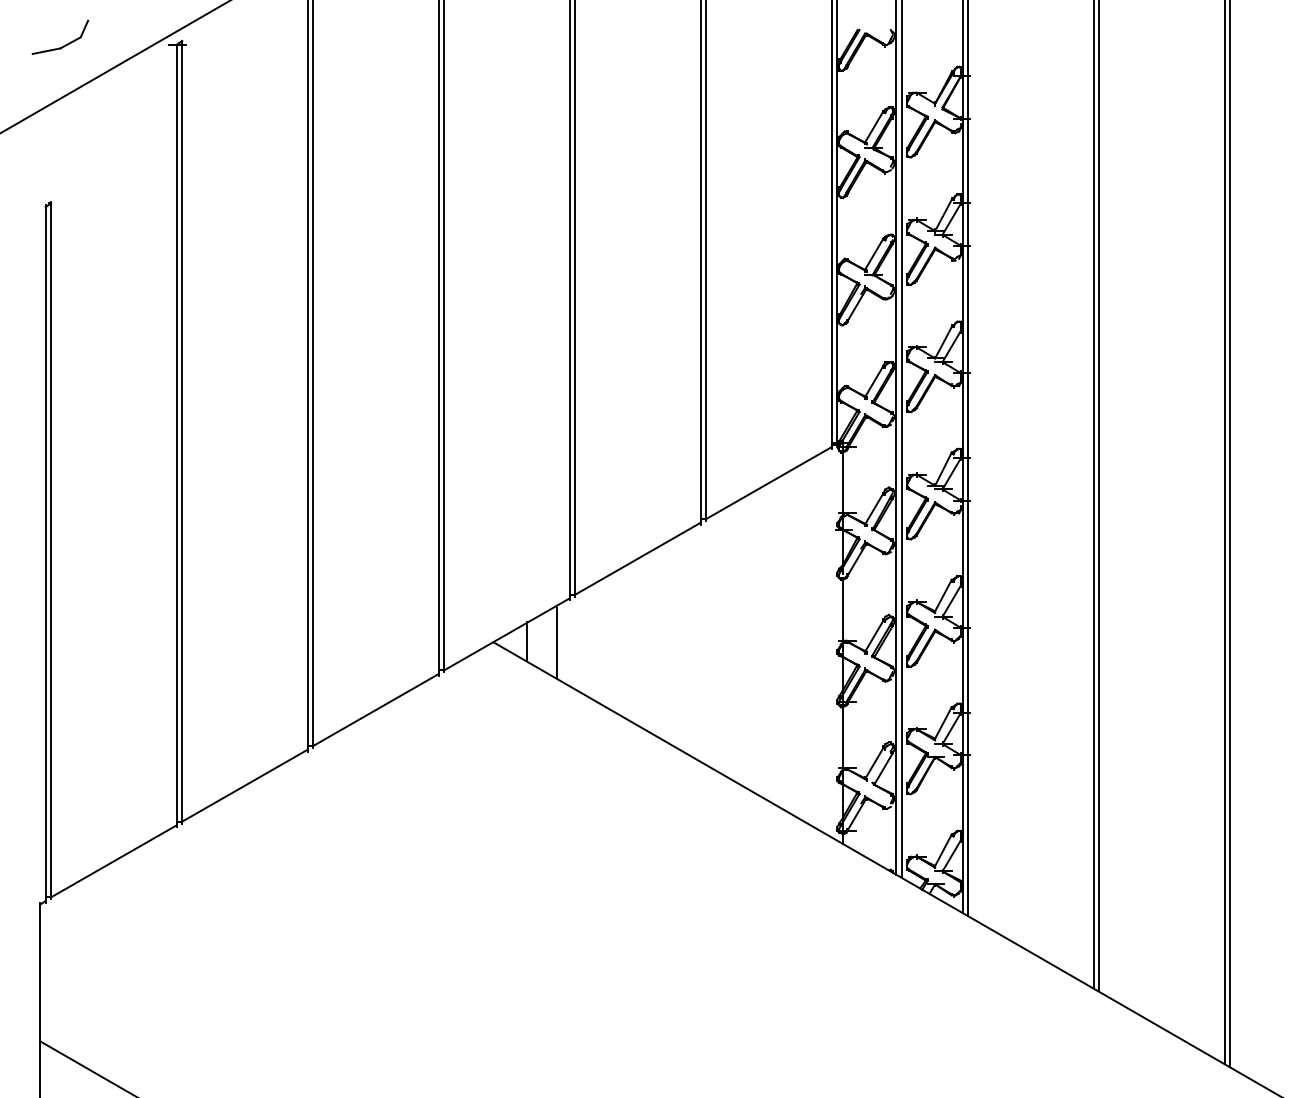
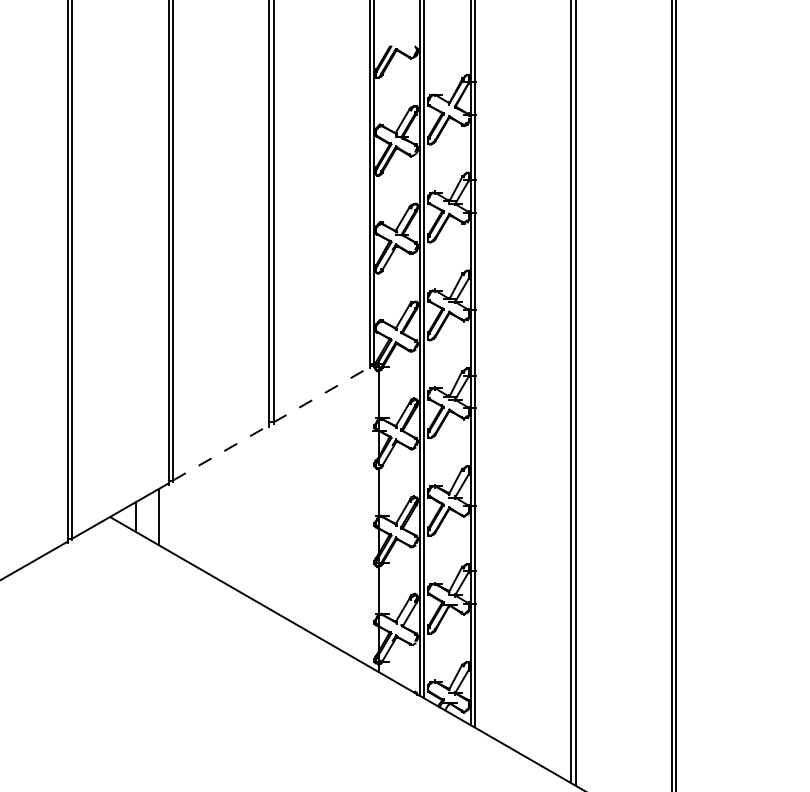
line: (769, 482) -> (322, 394), solid -> dashed
line: (638, 558) -> (221, 452), solid -> dashed

